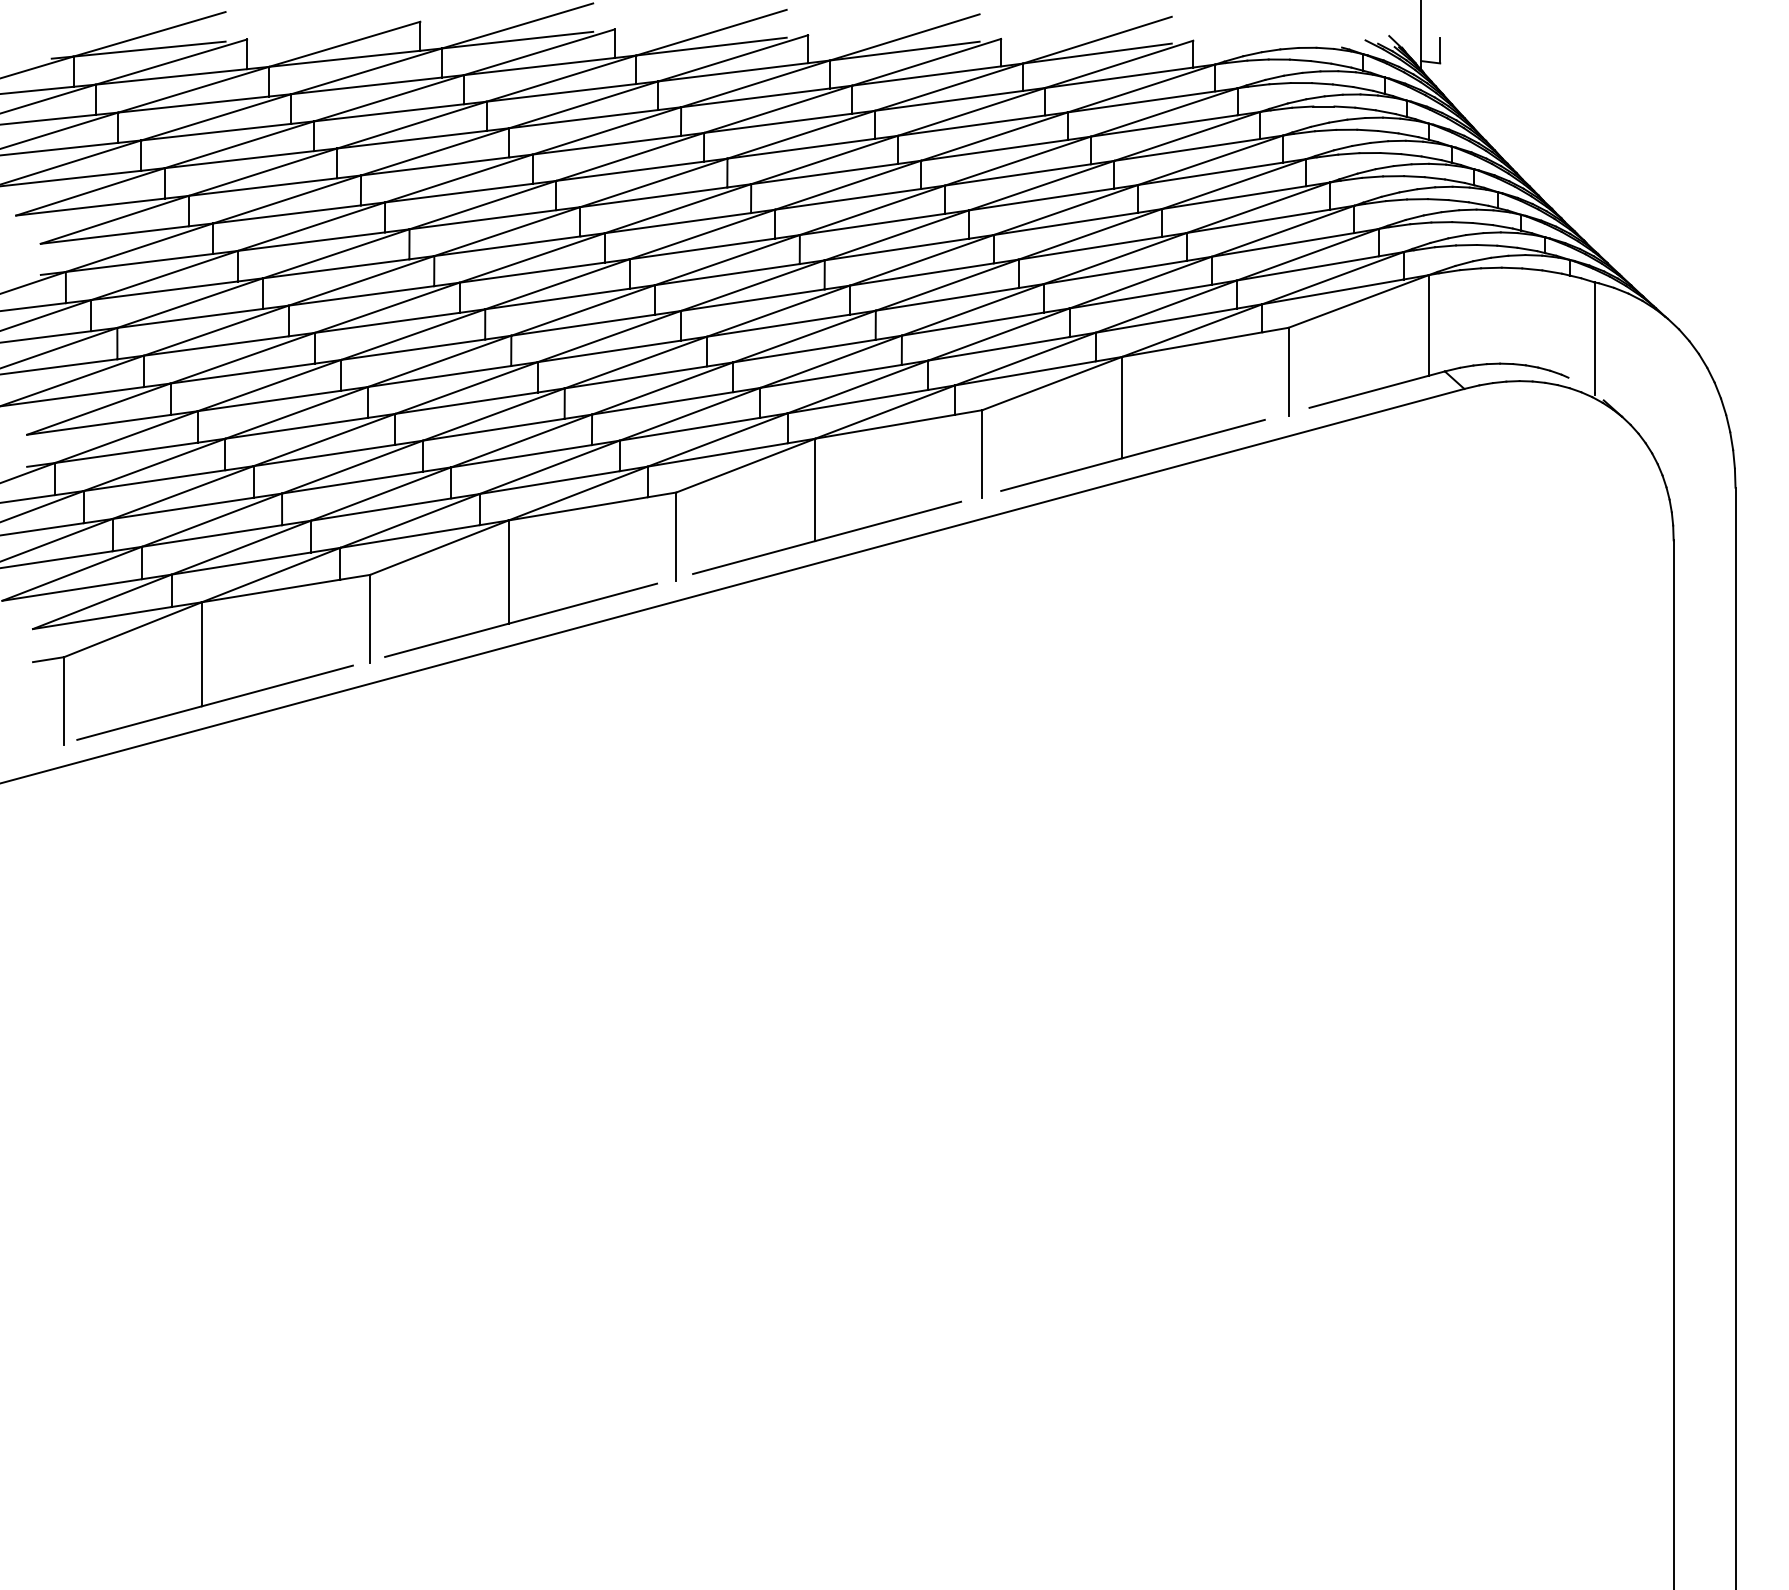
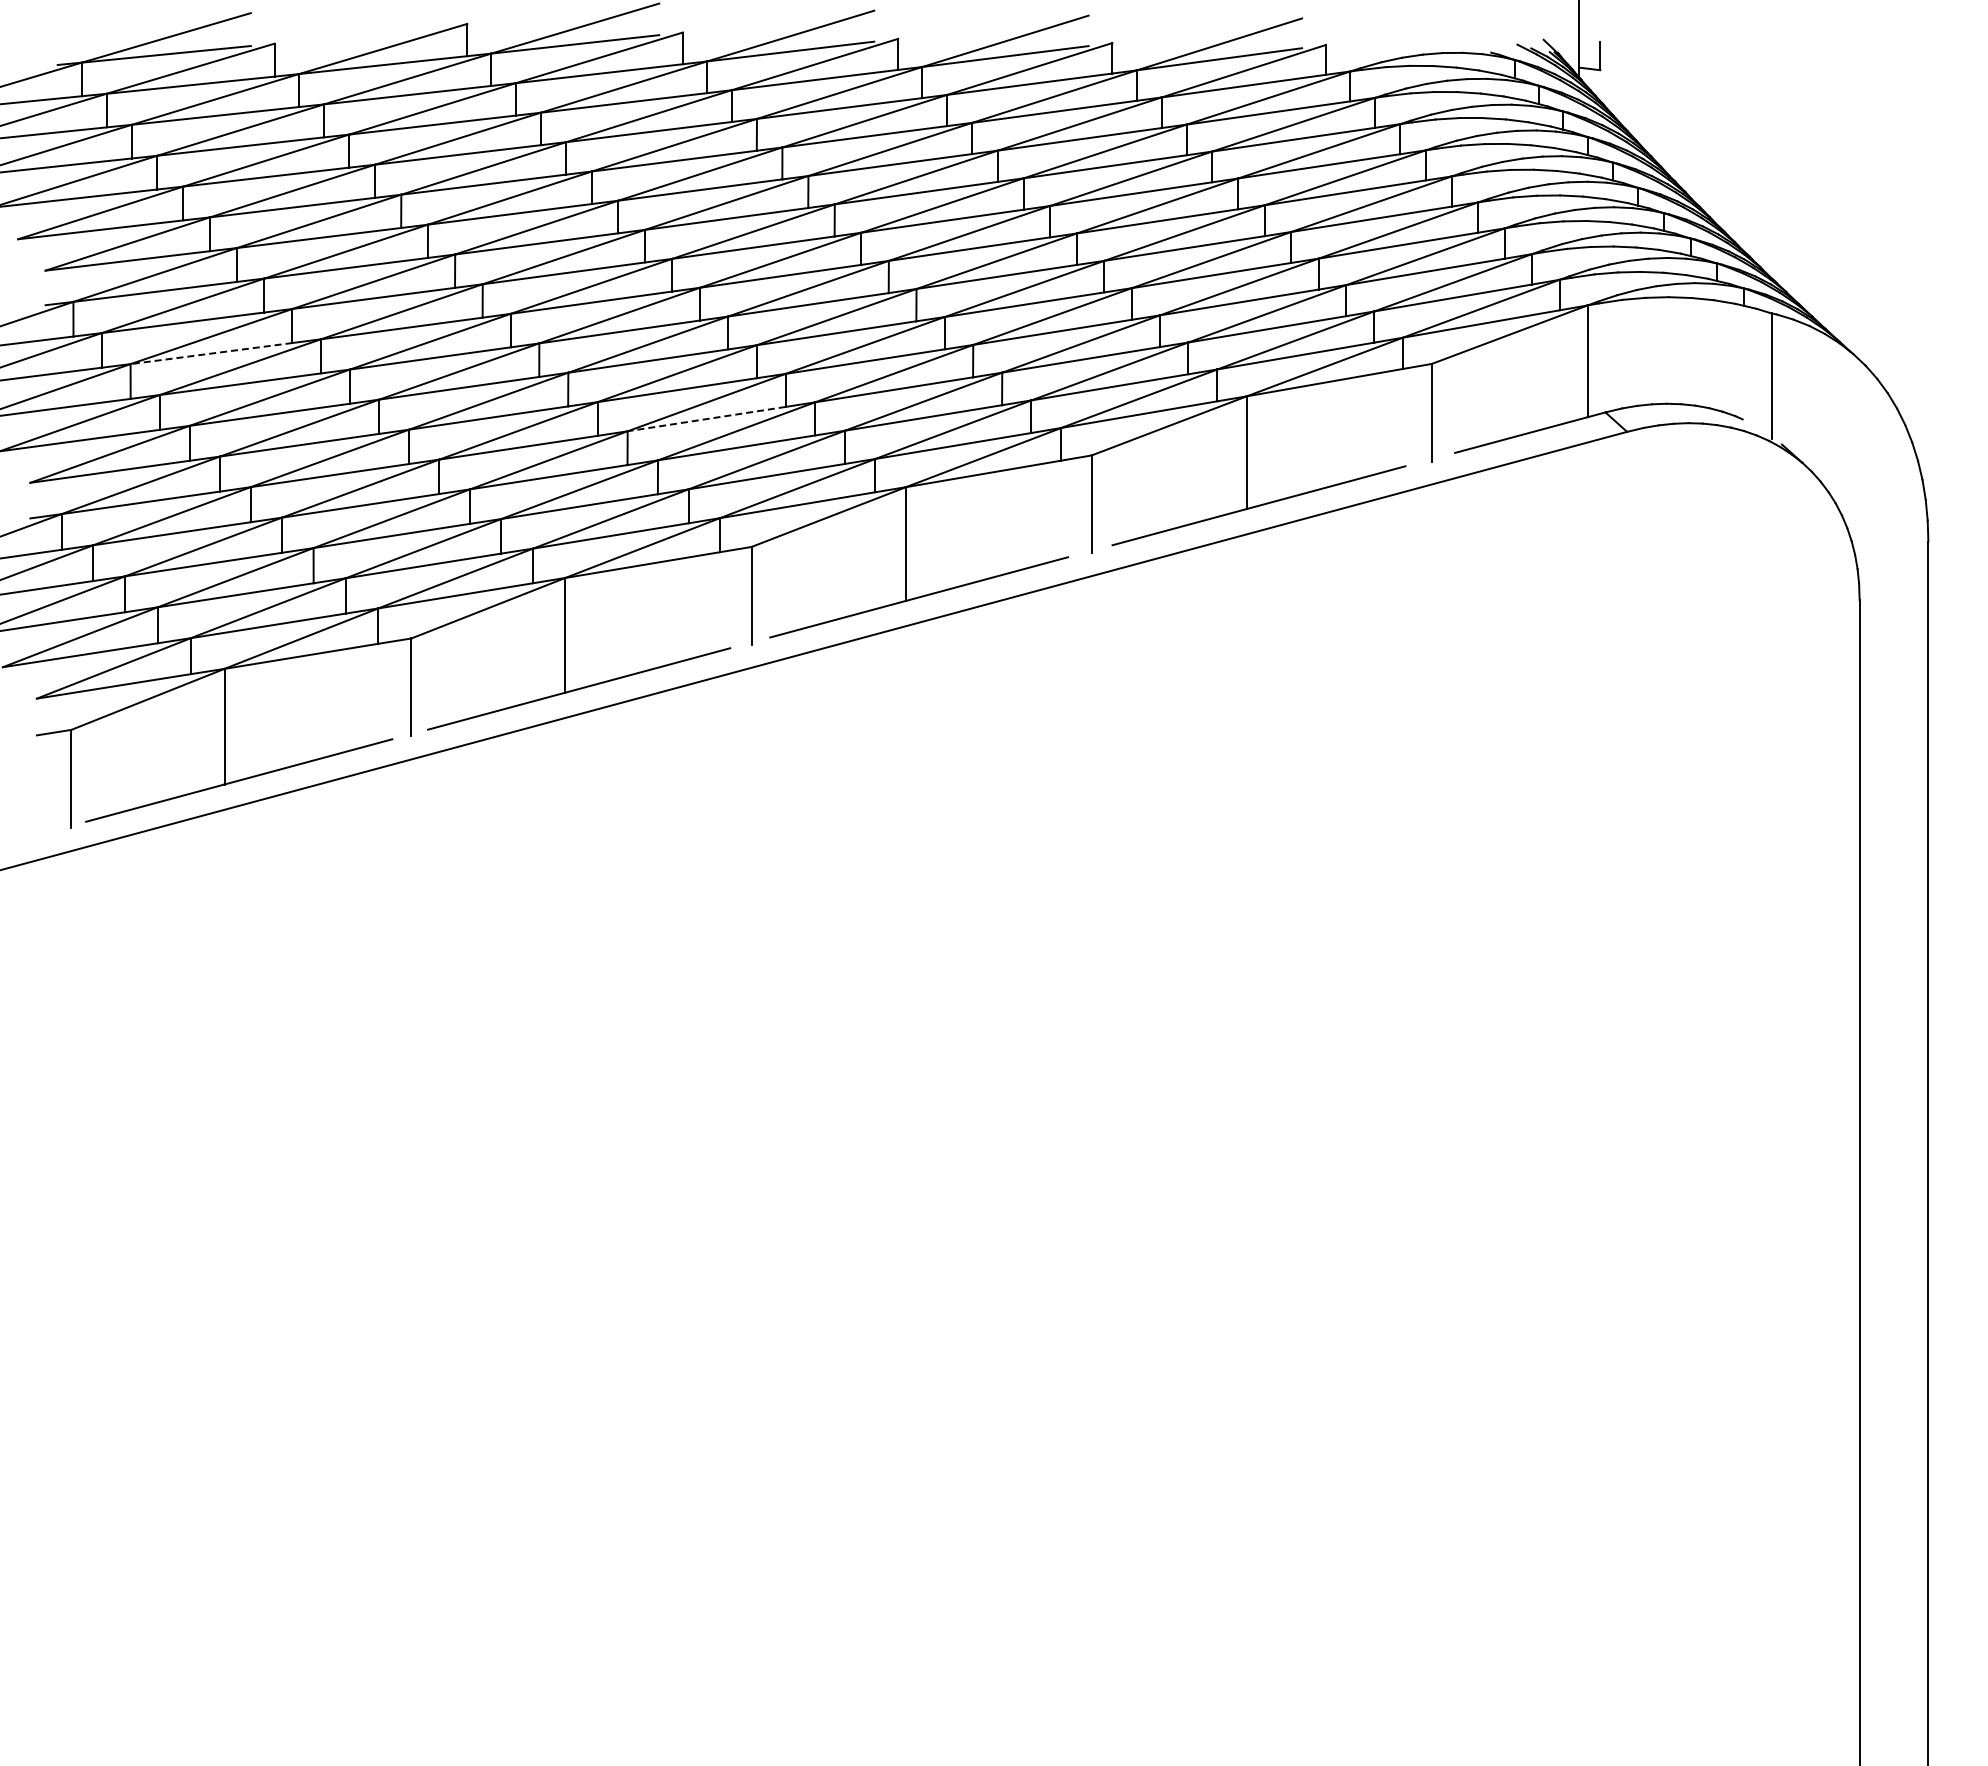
line: (190, 318) -> (211, 353), solid -> dashed
line: (635, 377) -> (706, 419), solid -> dashed

